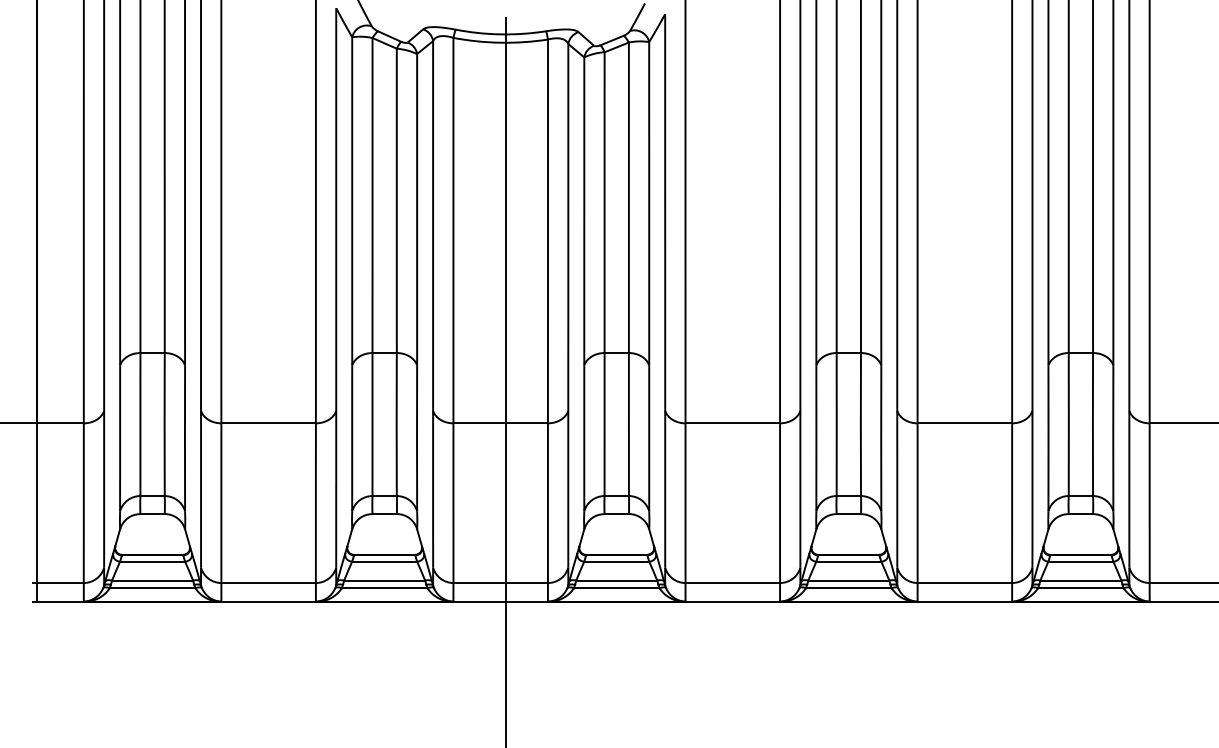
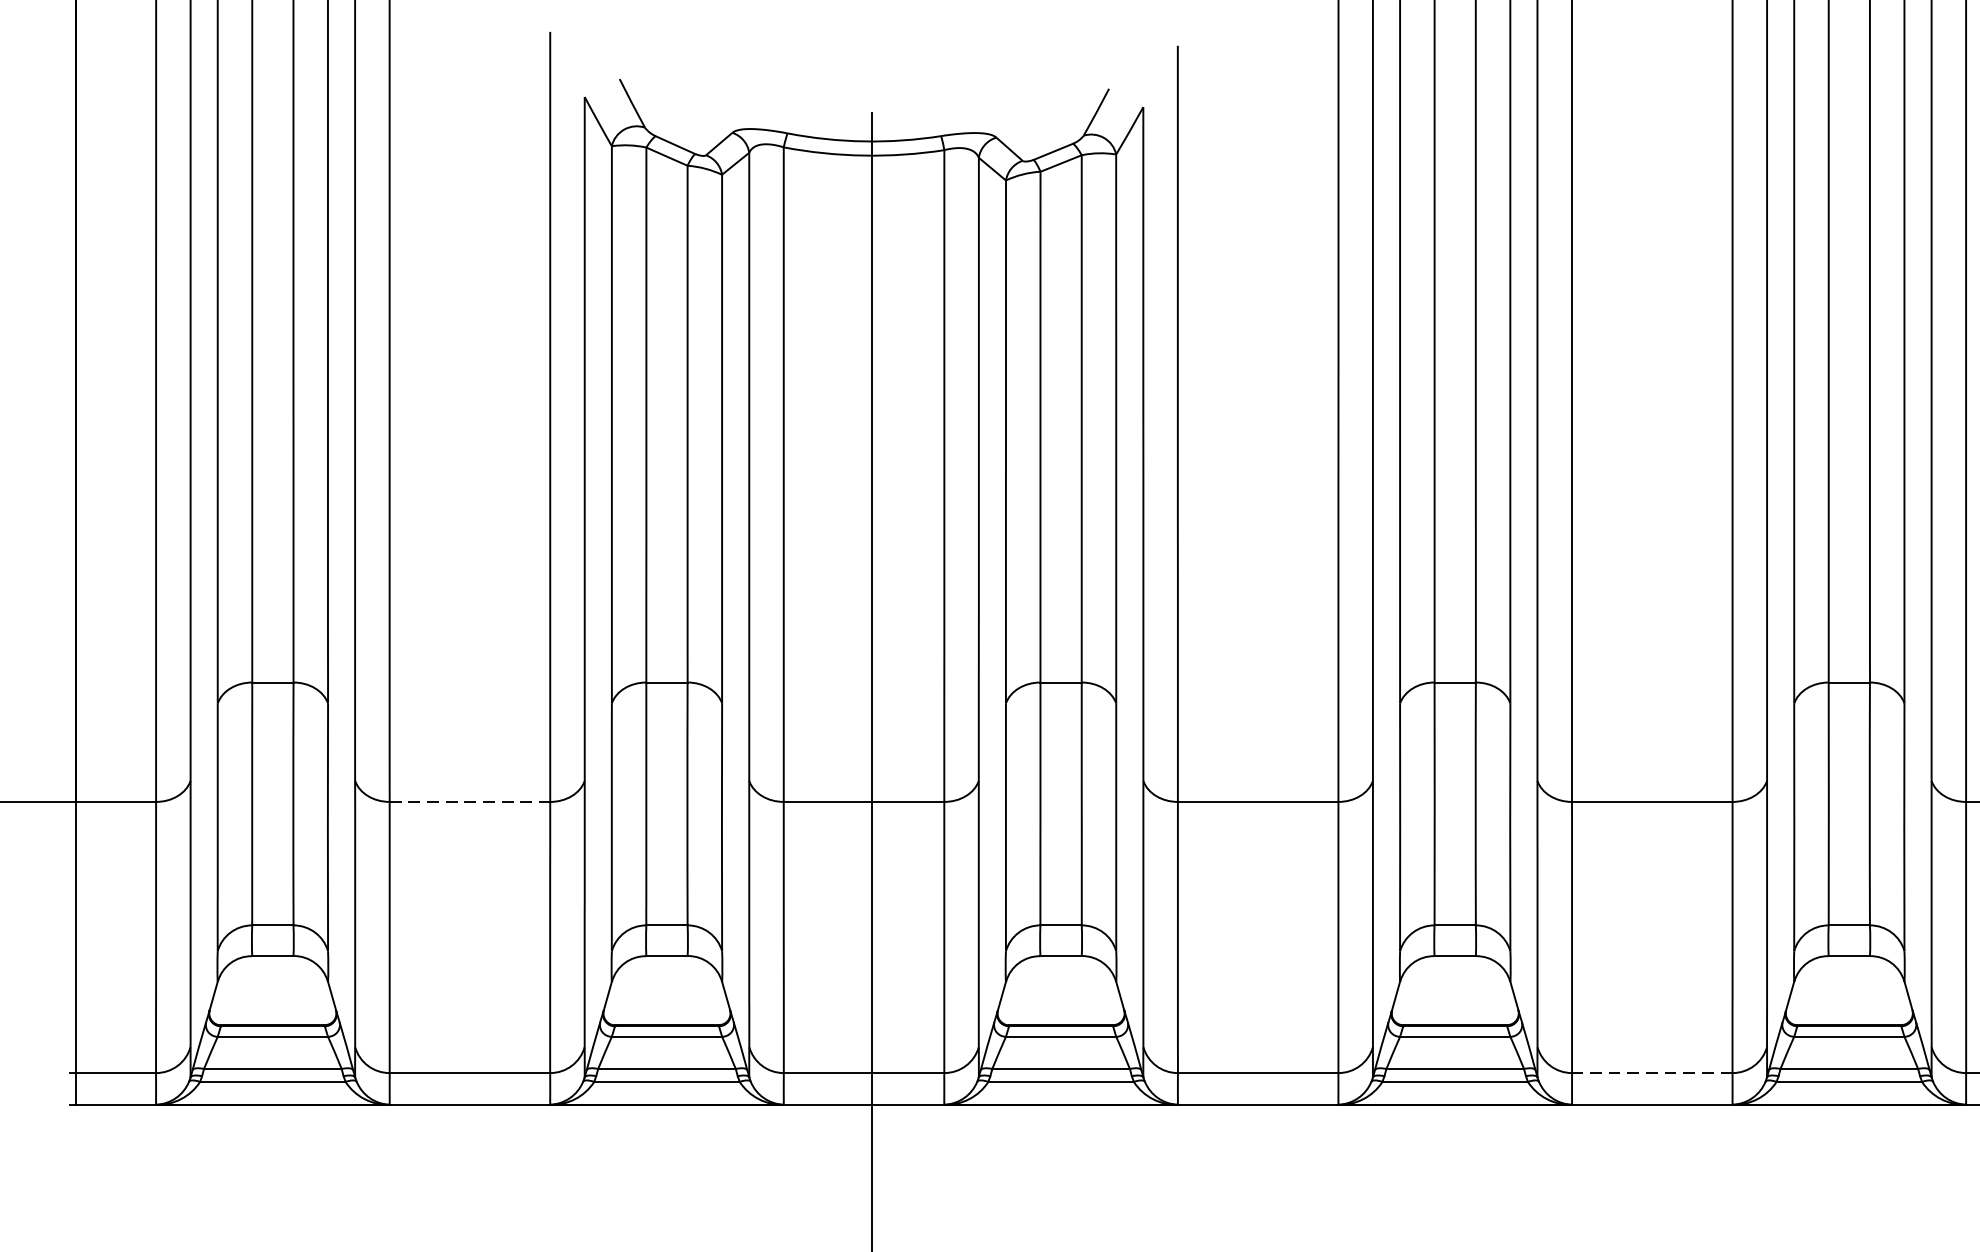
line: (269, 423) -> (471, 802), solid -> dashed
line: (964, 583) -> (1651, 1073), solid -> dashed

